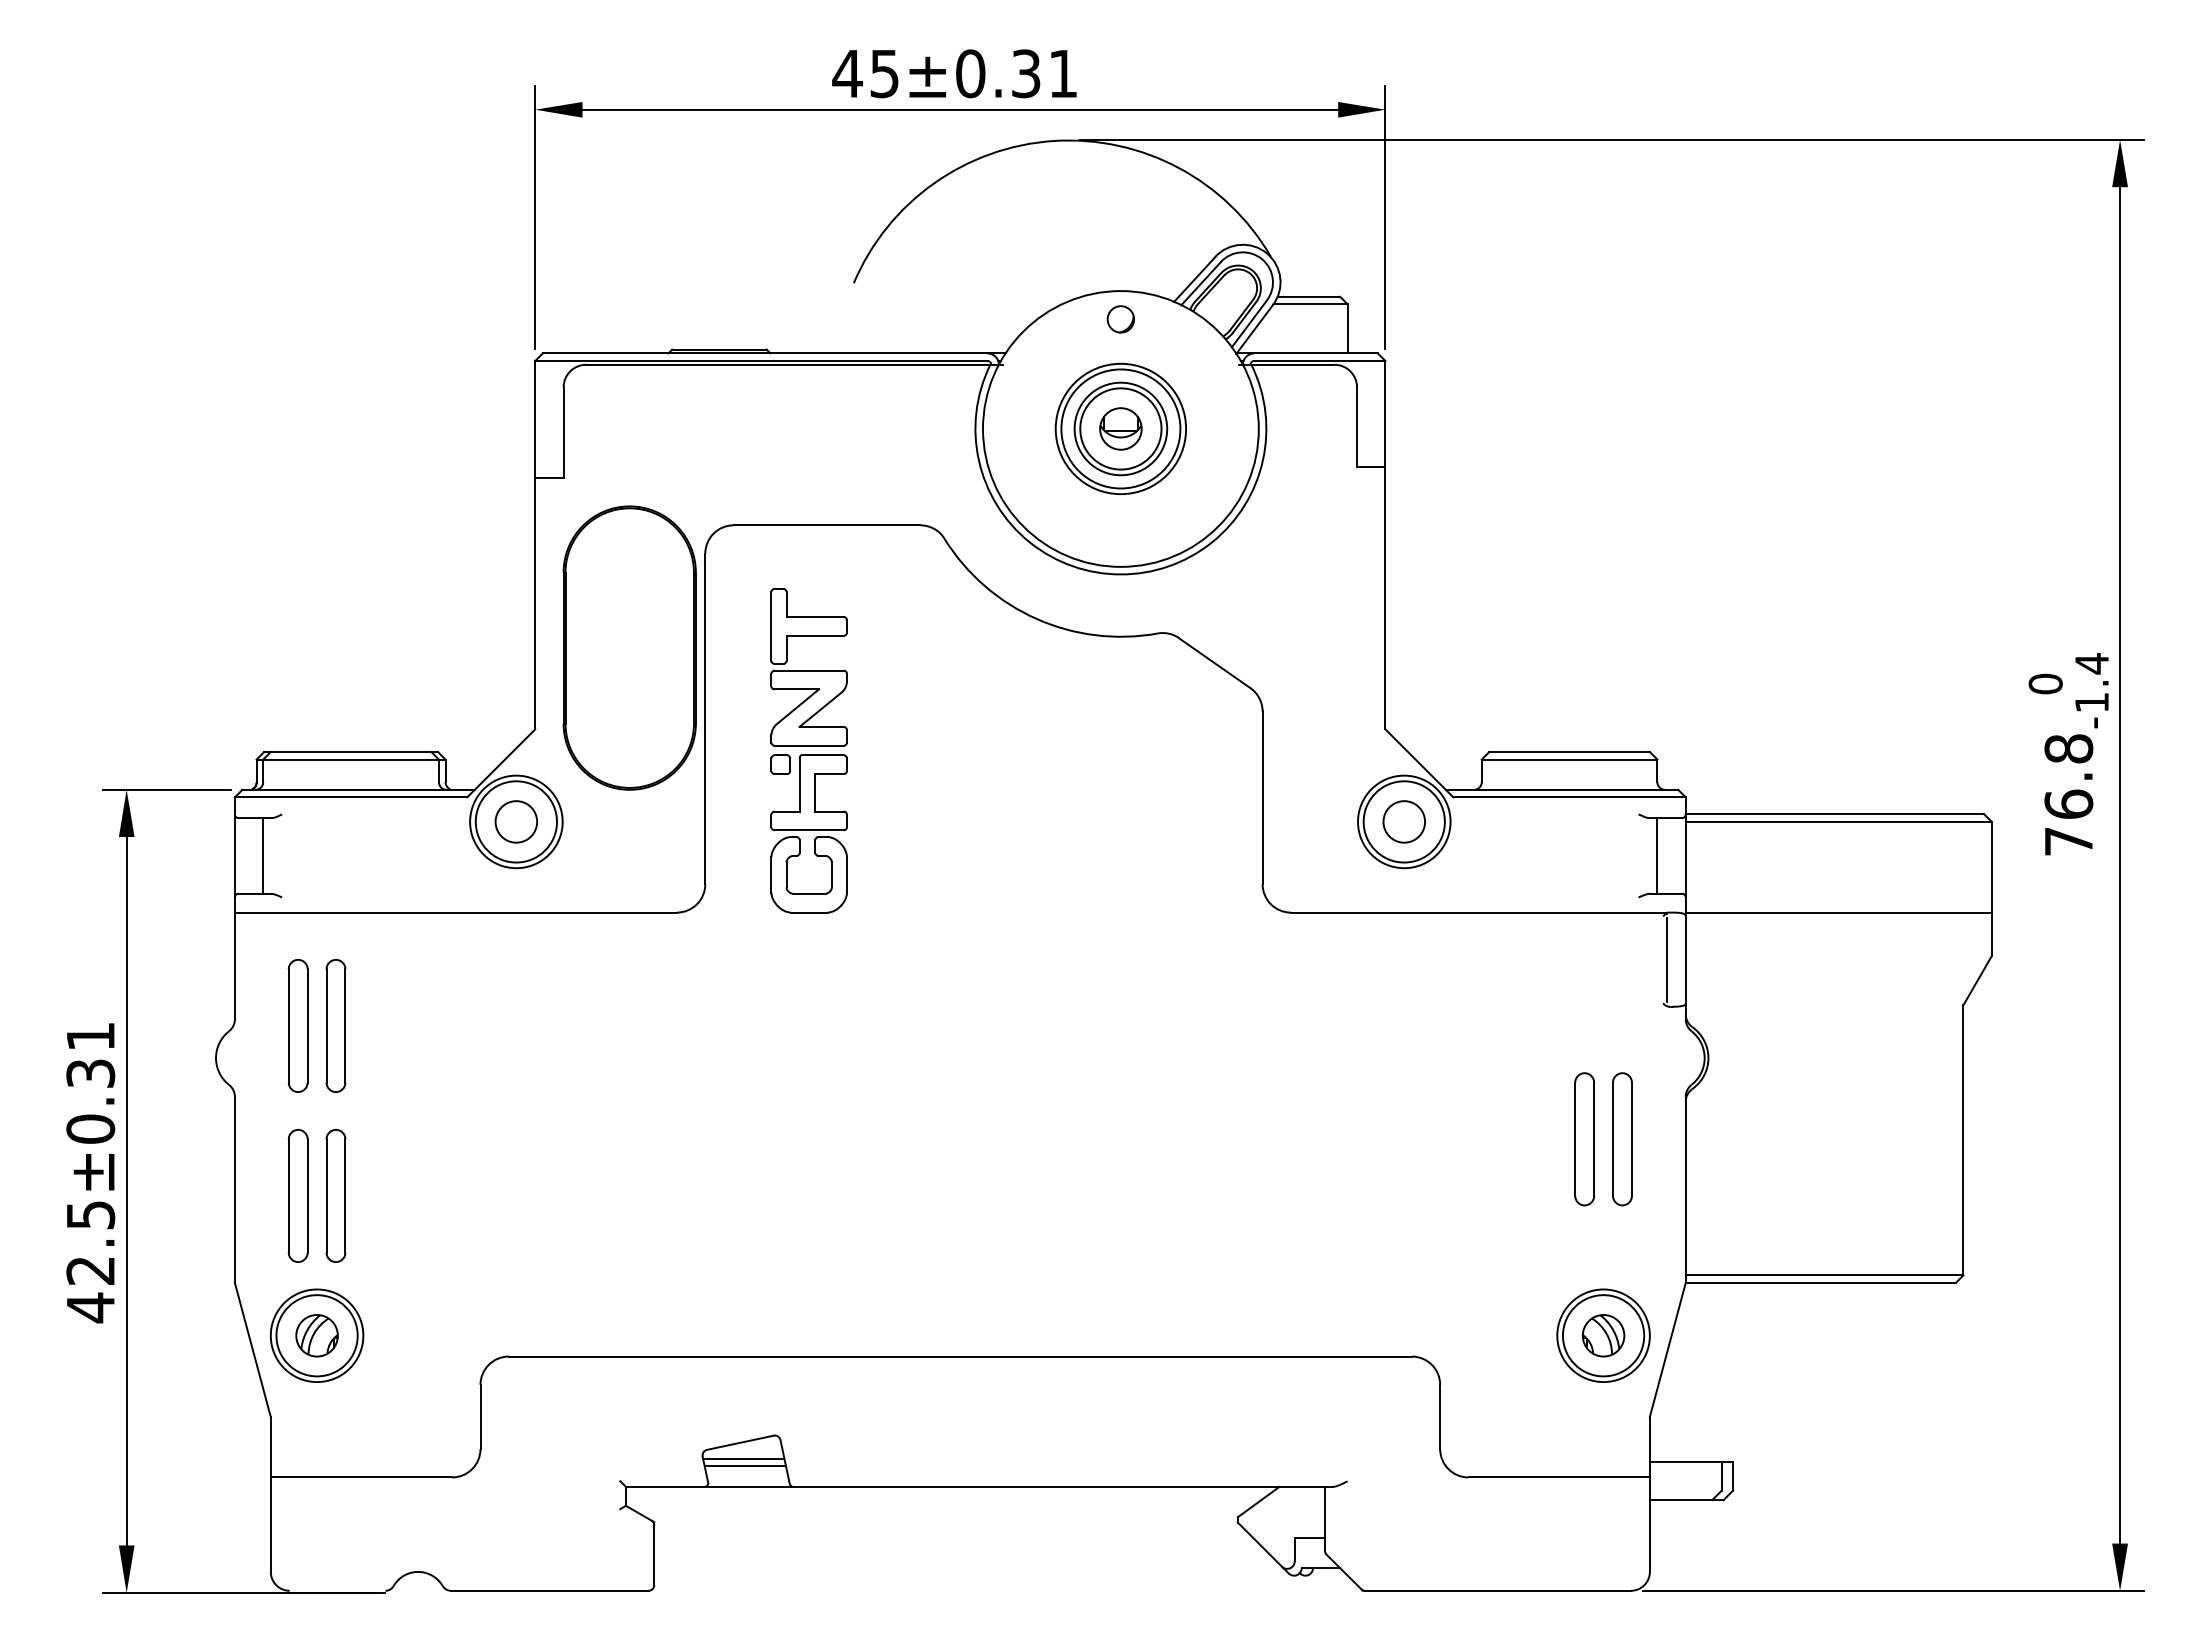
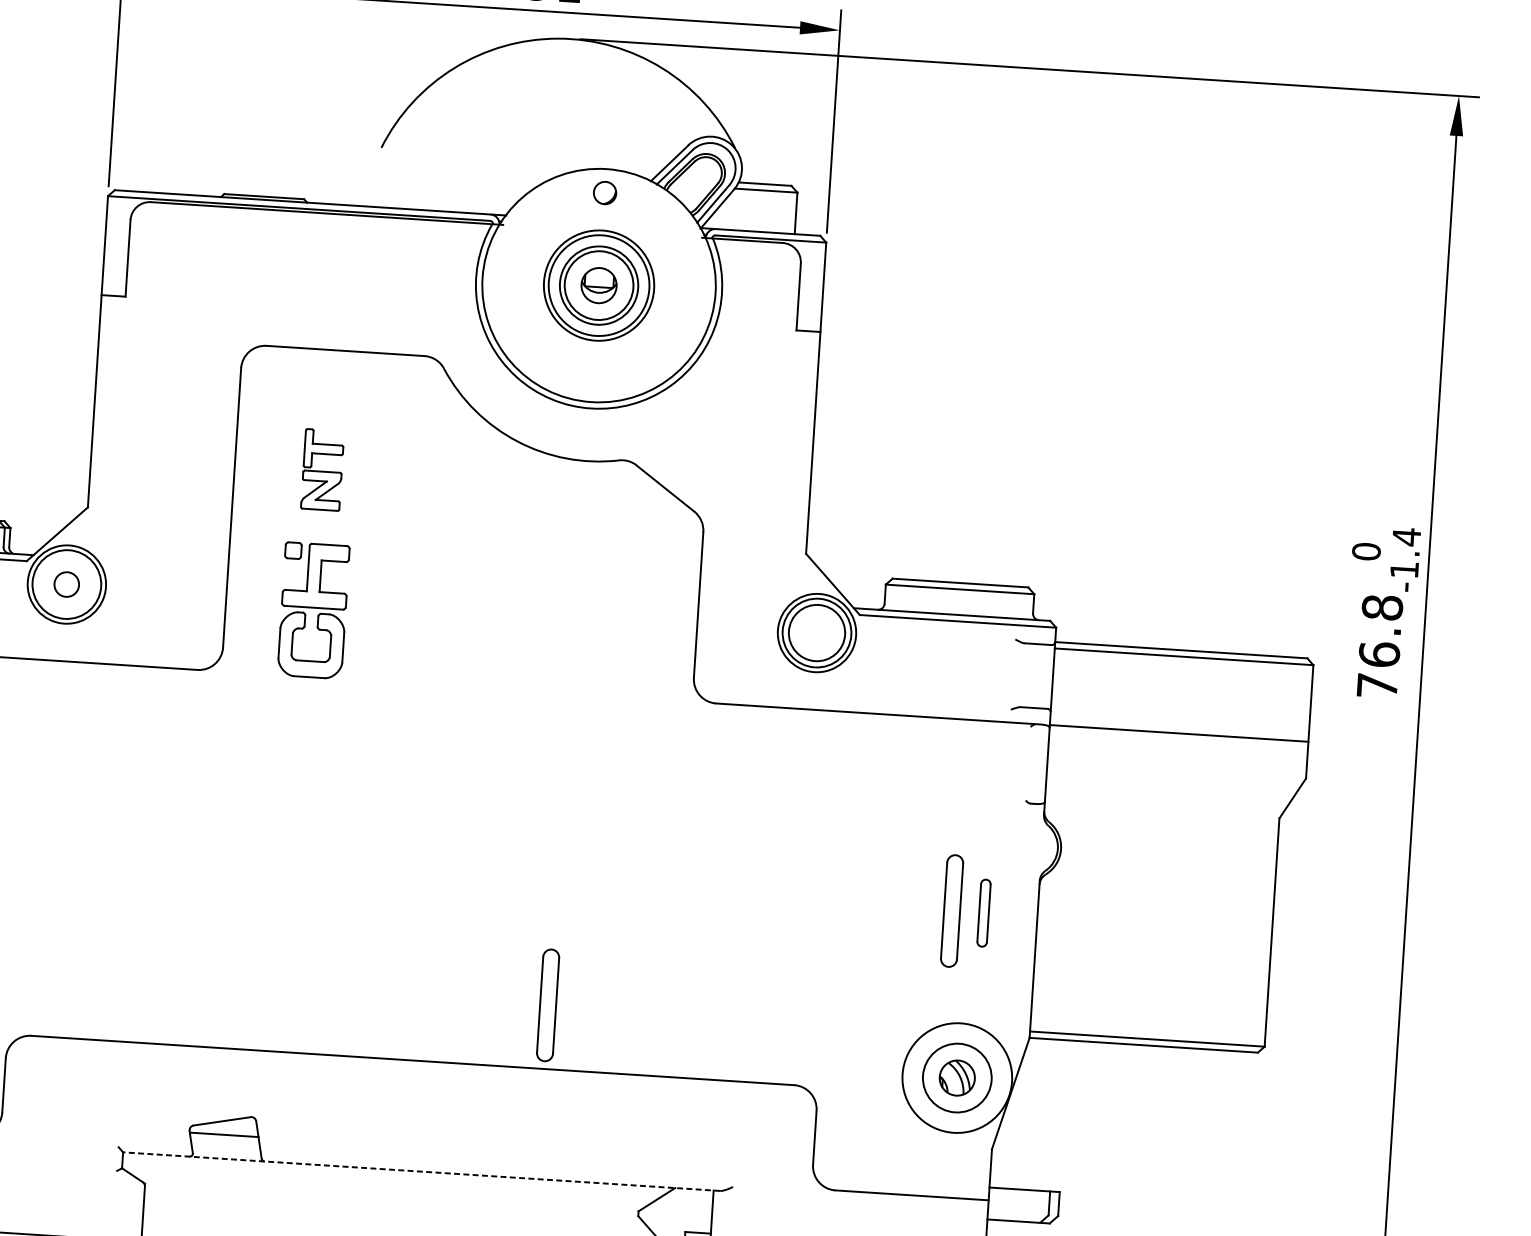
part: (629, 647) -> (171, 443), removed
part: (808, 667) -> (322, 470), size x0.6
circle: (515, 821) -> (66, 584), size x0.7
circle: (1404, 821) -> (817, 632), size x1.6
line: (1657, 855) -> (1029, 675), removed
line: (1666, 959) -> (1031, 763), removed
part: (1622, 1139) -> (984, 913), size x0.6
part: (1115, 1281) -> (547, 1005), added
circle: (1603, 1335) -> (957, 1077), size x1.4
line: (744, 1466) -> (224, 1141), removed
line: (978, 1486) -> (420, 1171), solid -> dashed

